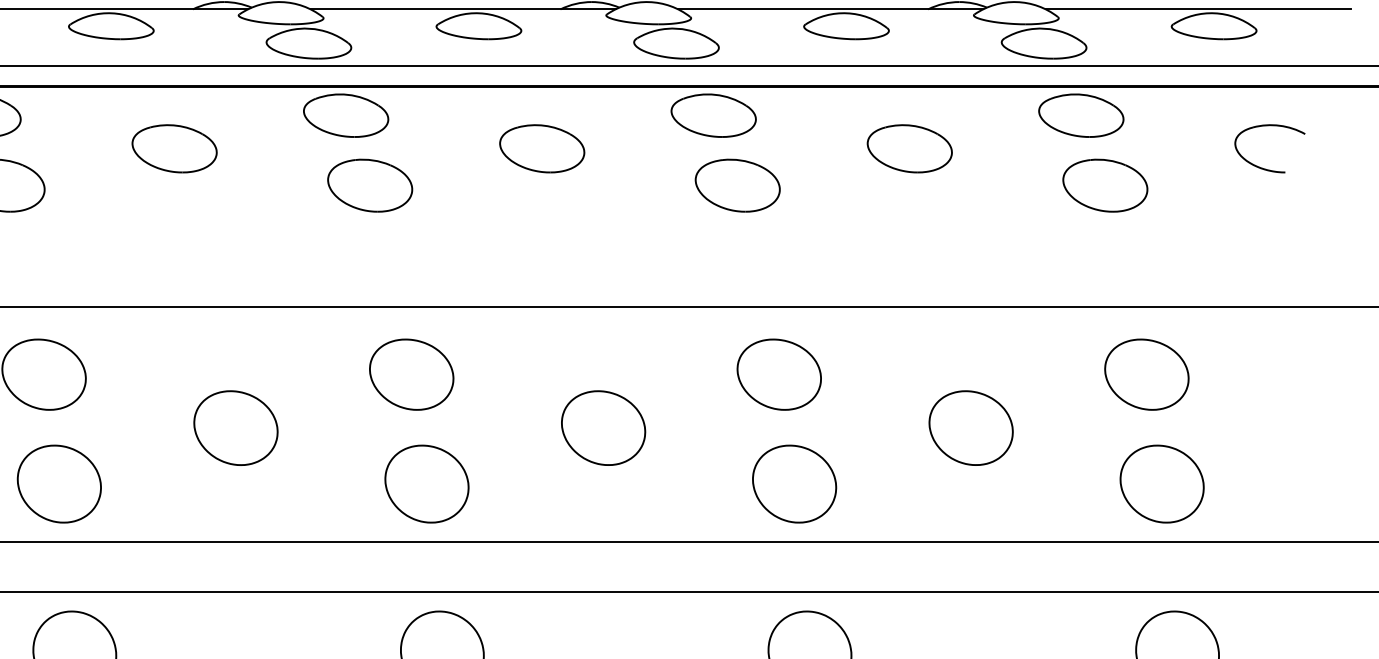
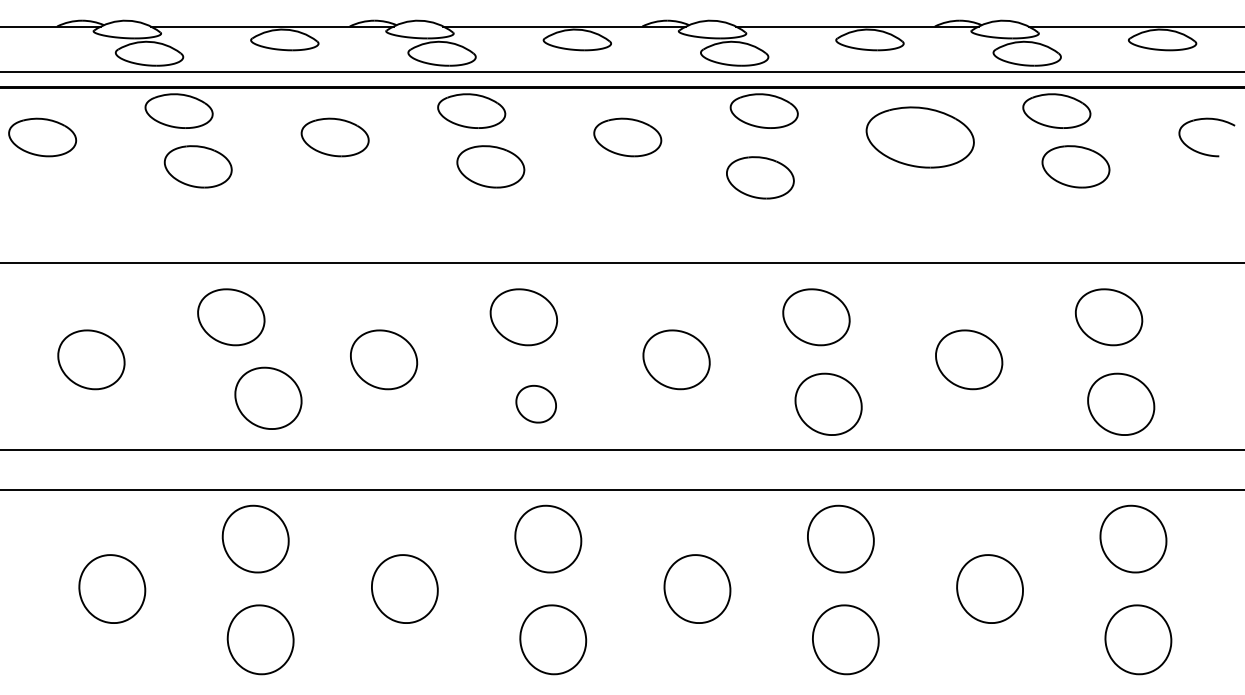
part: (910, 148) -> (920, 137), size x1.6
part: (737, 185) -> (760, 177), moved
part: (59, 483) -> (268, 397), moved
part: (427, 483) -> (536, 403), size x0.6

